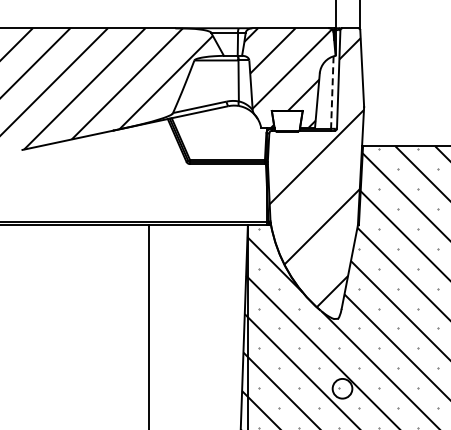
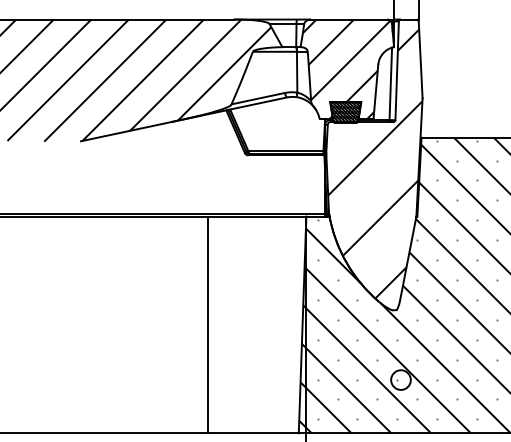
line: (332, 93) -> (390, 84), dashed -> solid
hatch: (287, 121) -> (345, 112), added

